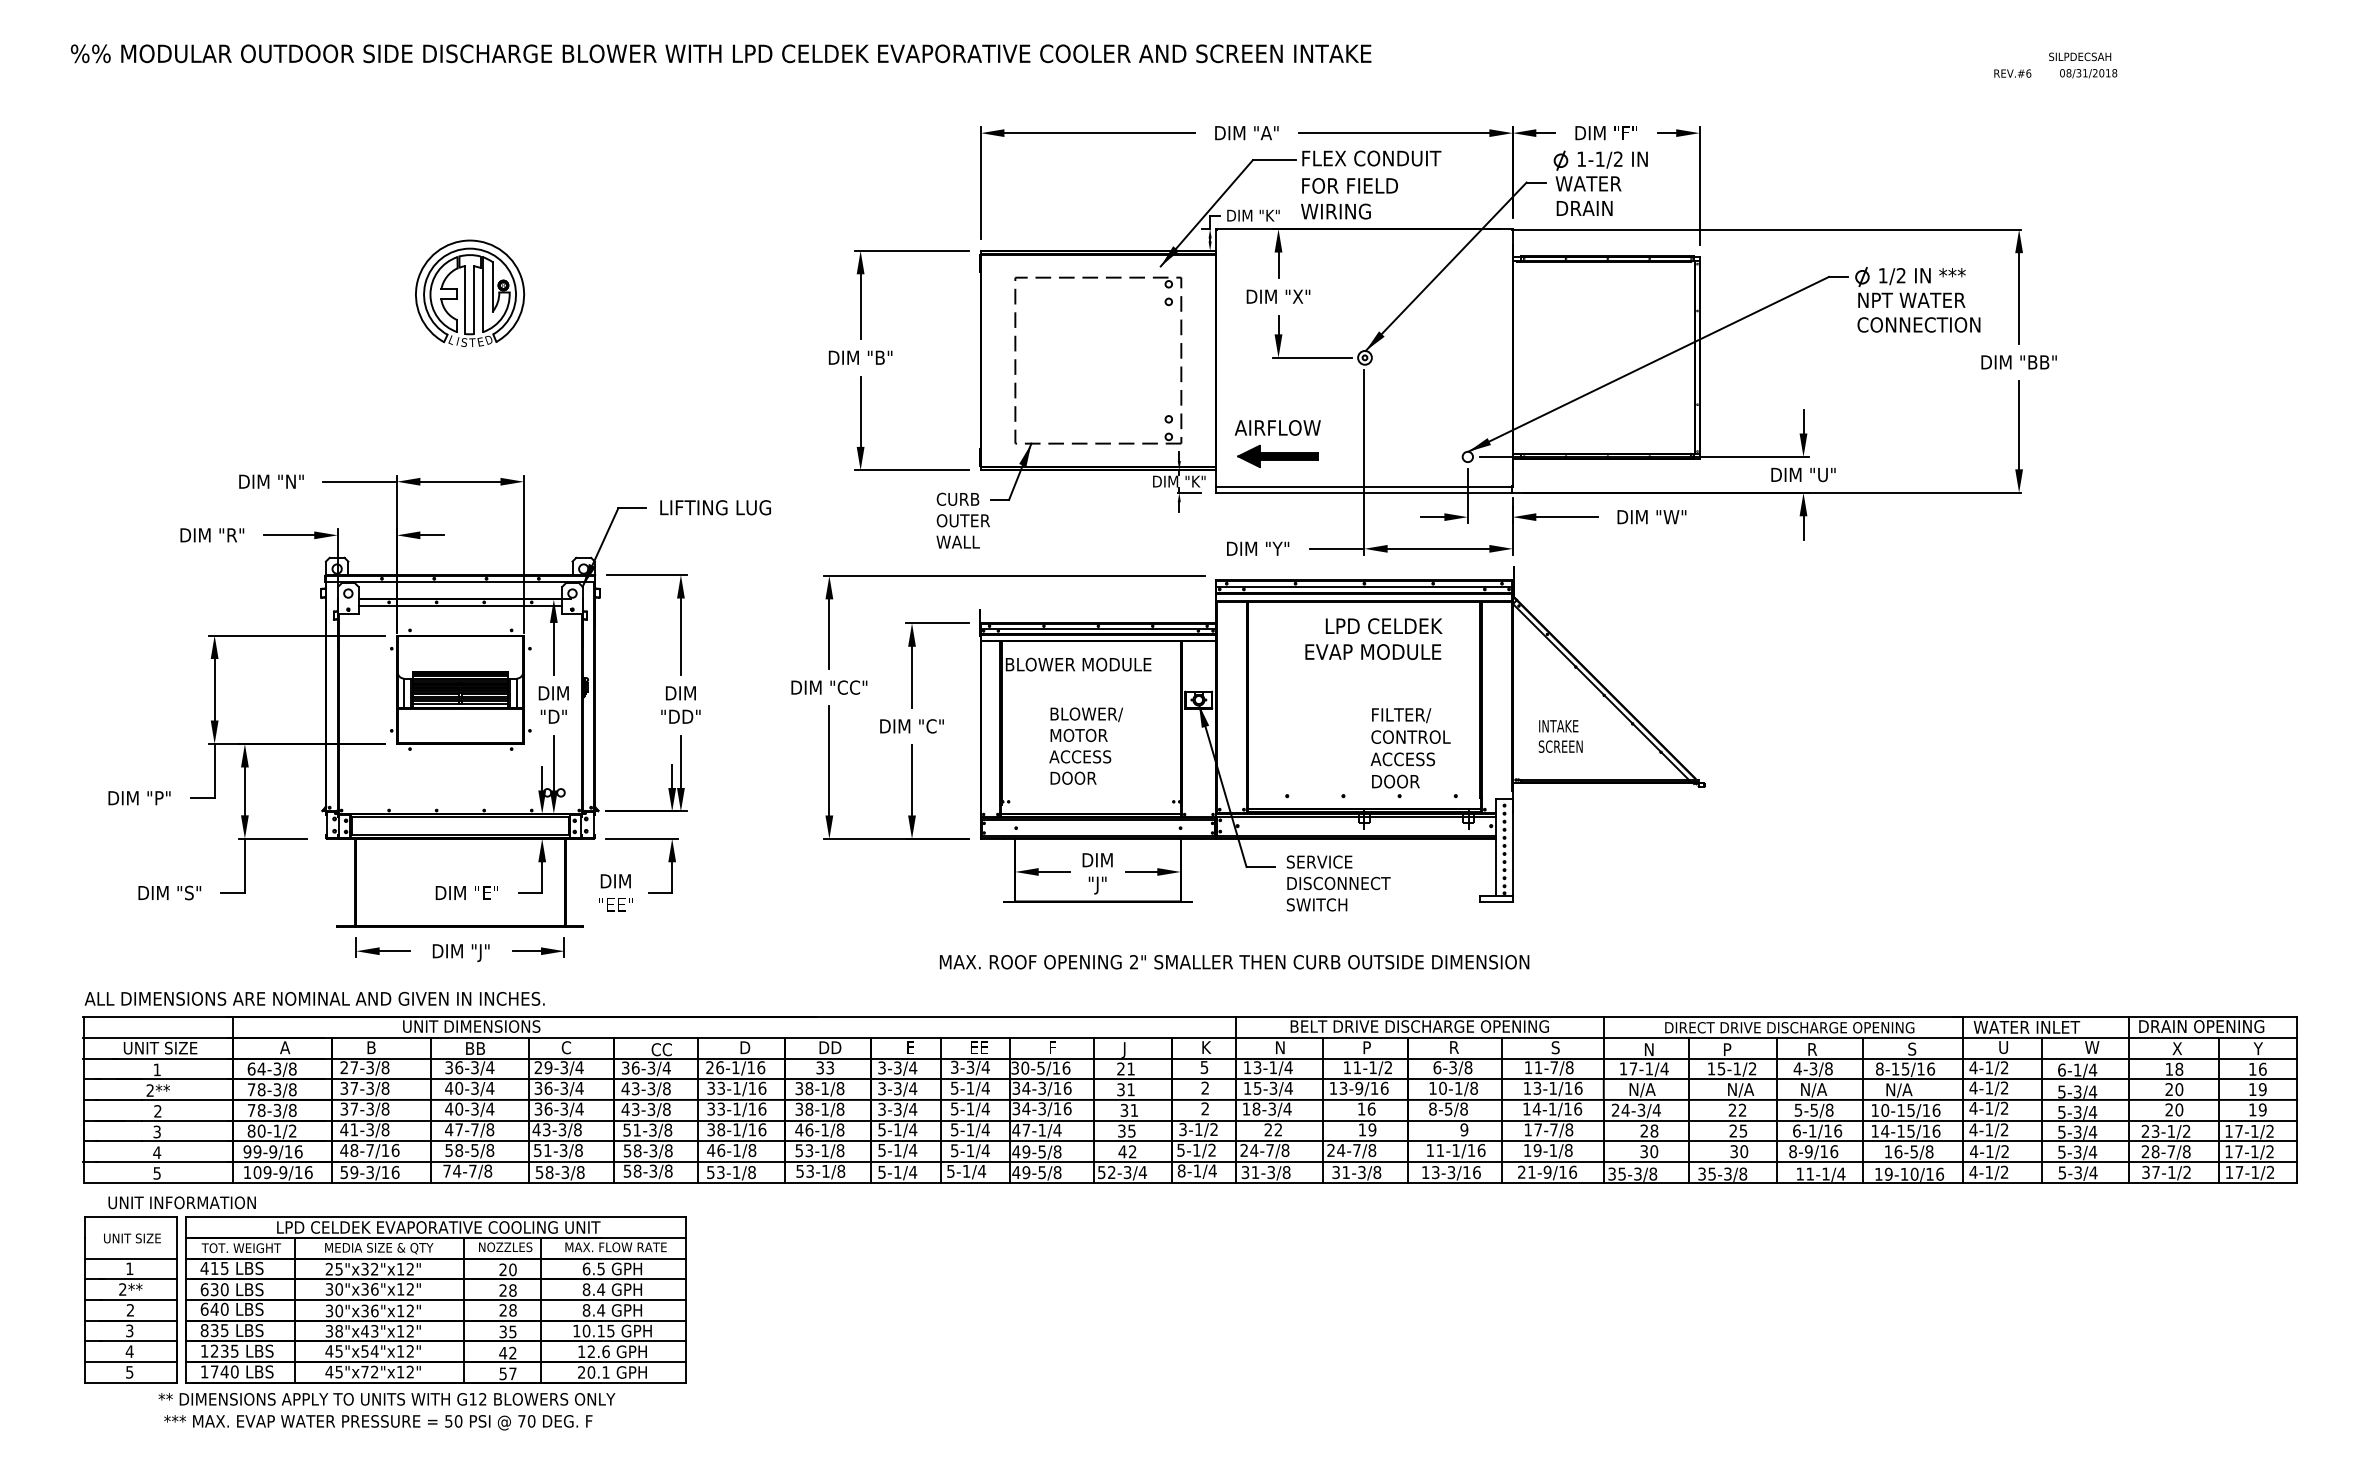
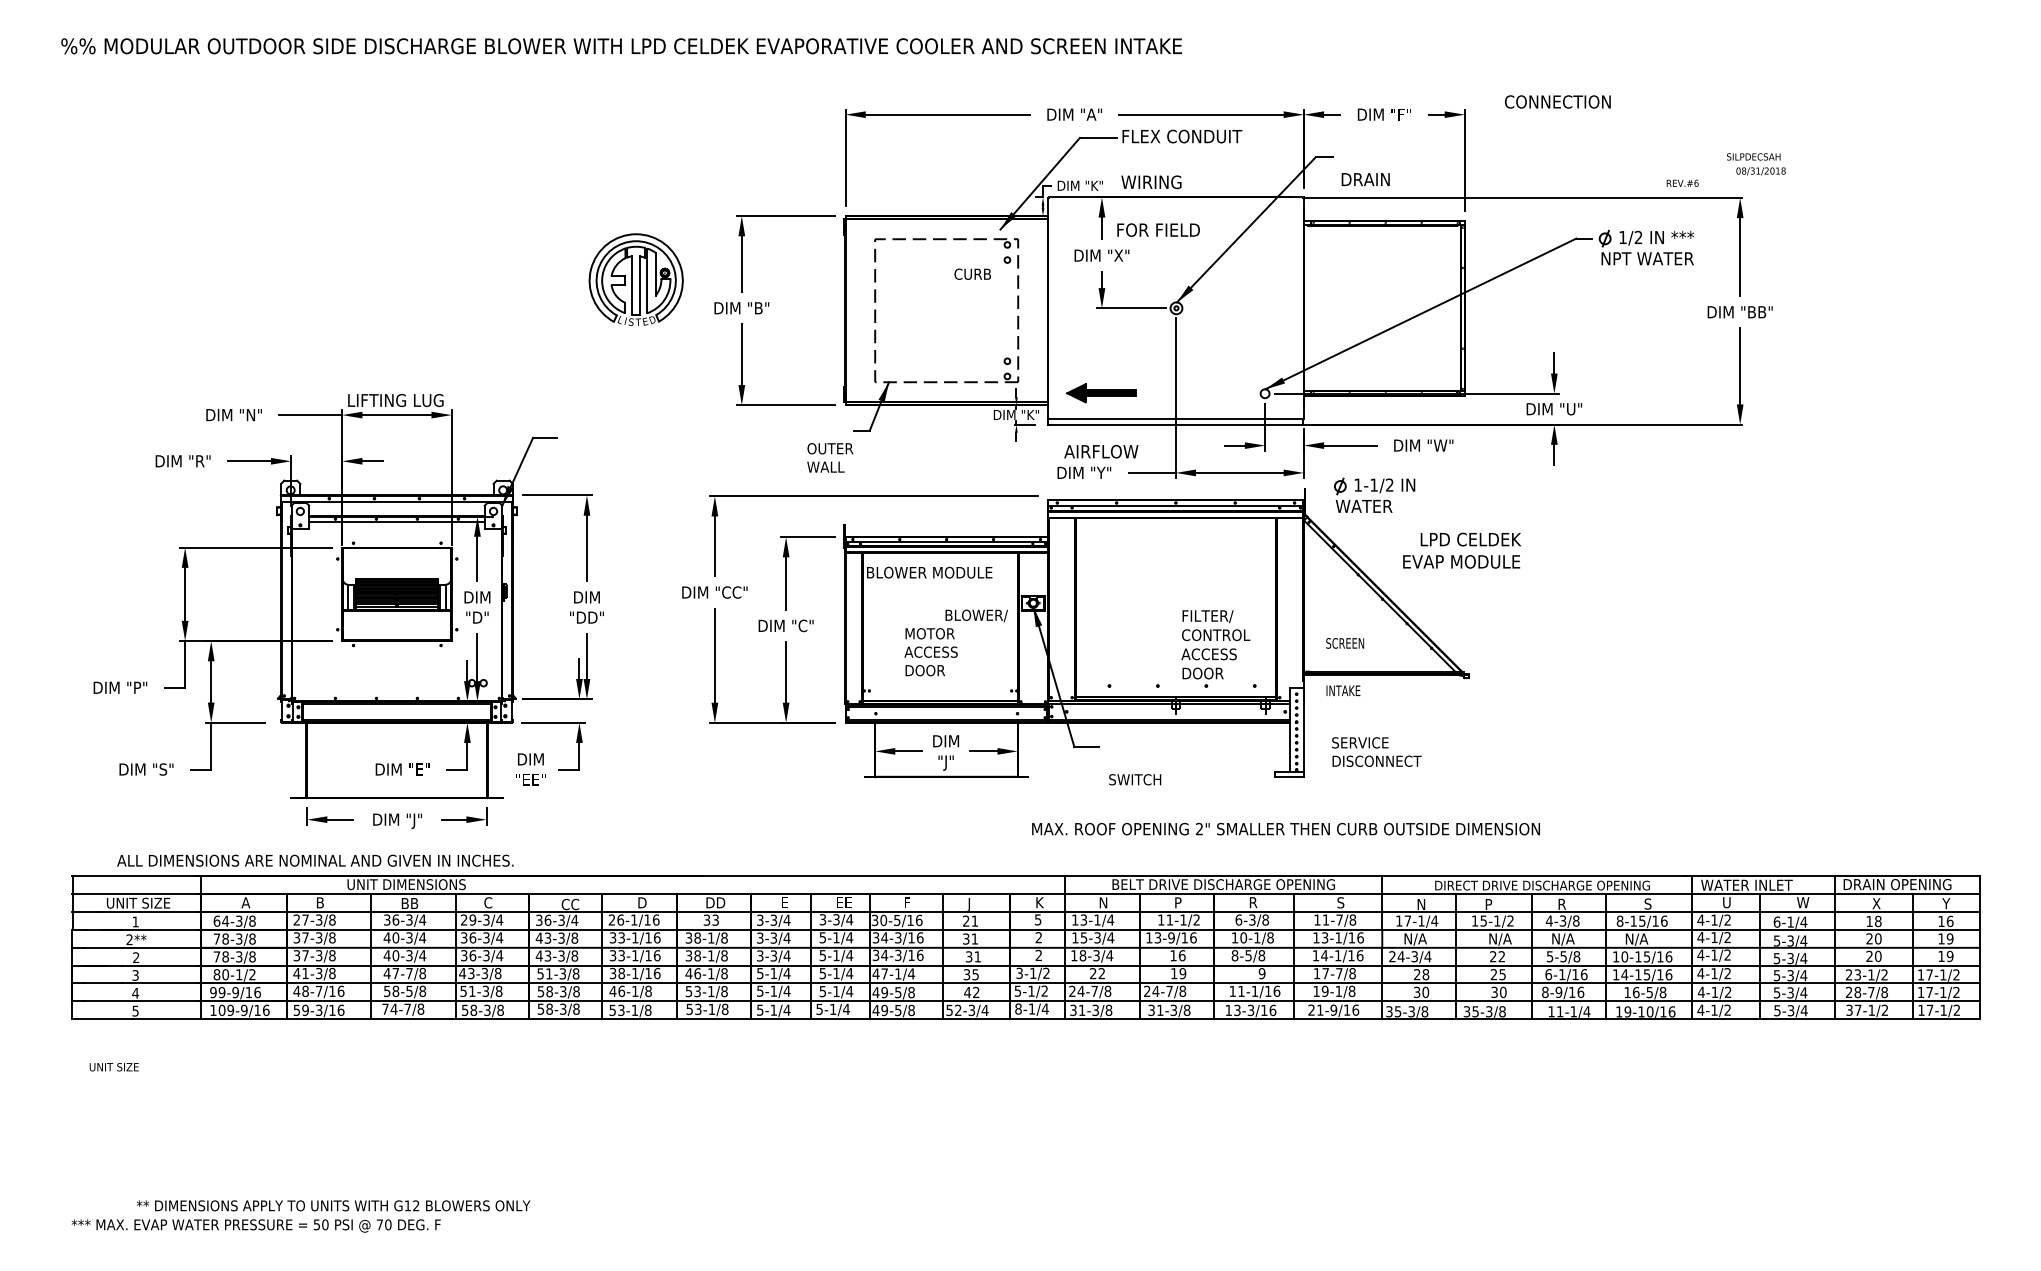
text: (2083, 65) -> (1756, 164), moved
text: (2012, 72) -> (1682, 182), moved
part: (1600, 170) -> (1374, 494), moved
text: (1349, 185) -> (1158, 229), moved
part: (469, 293) -> (635, 279), moved
text: (1918, 324) -> (1557, 101), moved
text: (1277, 427) -> (1101, 451), moved
text: (957, 498) -> (972, 273), moved
text: (715, 507) -> (395, 400), moved
text: (1374, 638) -> (1462, 550), moved
text: (1086, 714) -> (976, 615), moved
text: (1558, 725) -> (1343, 690), moved
text: (1338, 872) -> (1376, 751), moved
text: (1233, 961) -> (1285, 828), moved
text: (314, 998) -> (315, 860), moved
part: (384, 1289) -> (331, 1111), removed
text: (377, 1422) -> (255, 1225), moved

